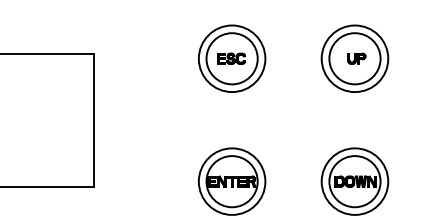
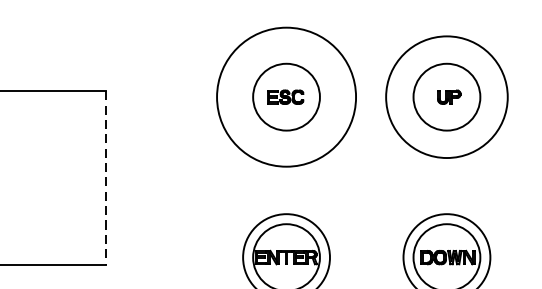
circle: (231, 58) -> (285, 96), size x1.6
circle: (354, 58) -> (446, 96), size x1.4
line: (94, 120) -> (106, 177), solid -> dashed

